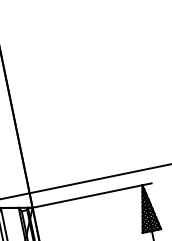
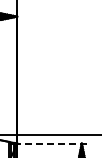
line: (92, 195) -> (52, 143), solid -> dashed

